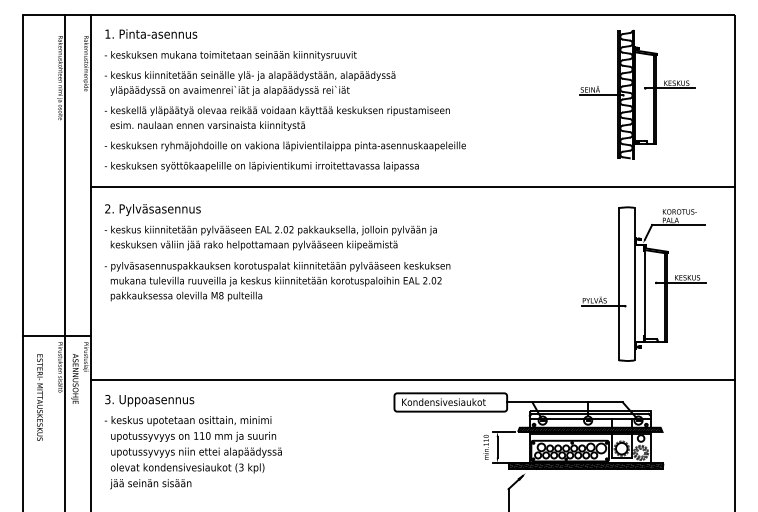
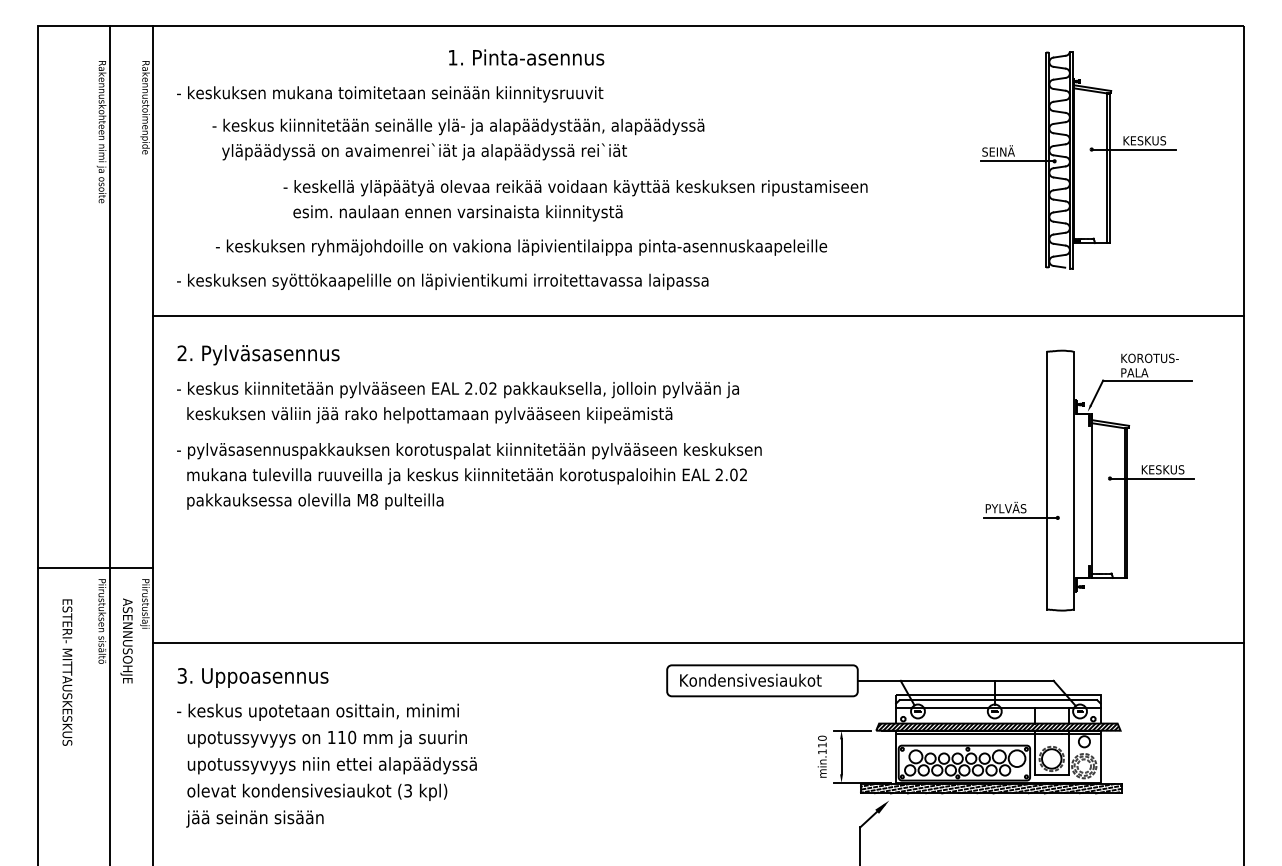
text: (151, 33) -> (526, 56), moved
text: (249, 83) -> (457, 139), moved
text: (276, 118) -> (574, 200), moved
text: (284, 146) -> (520, 247), moved

